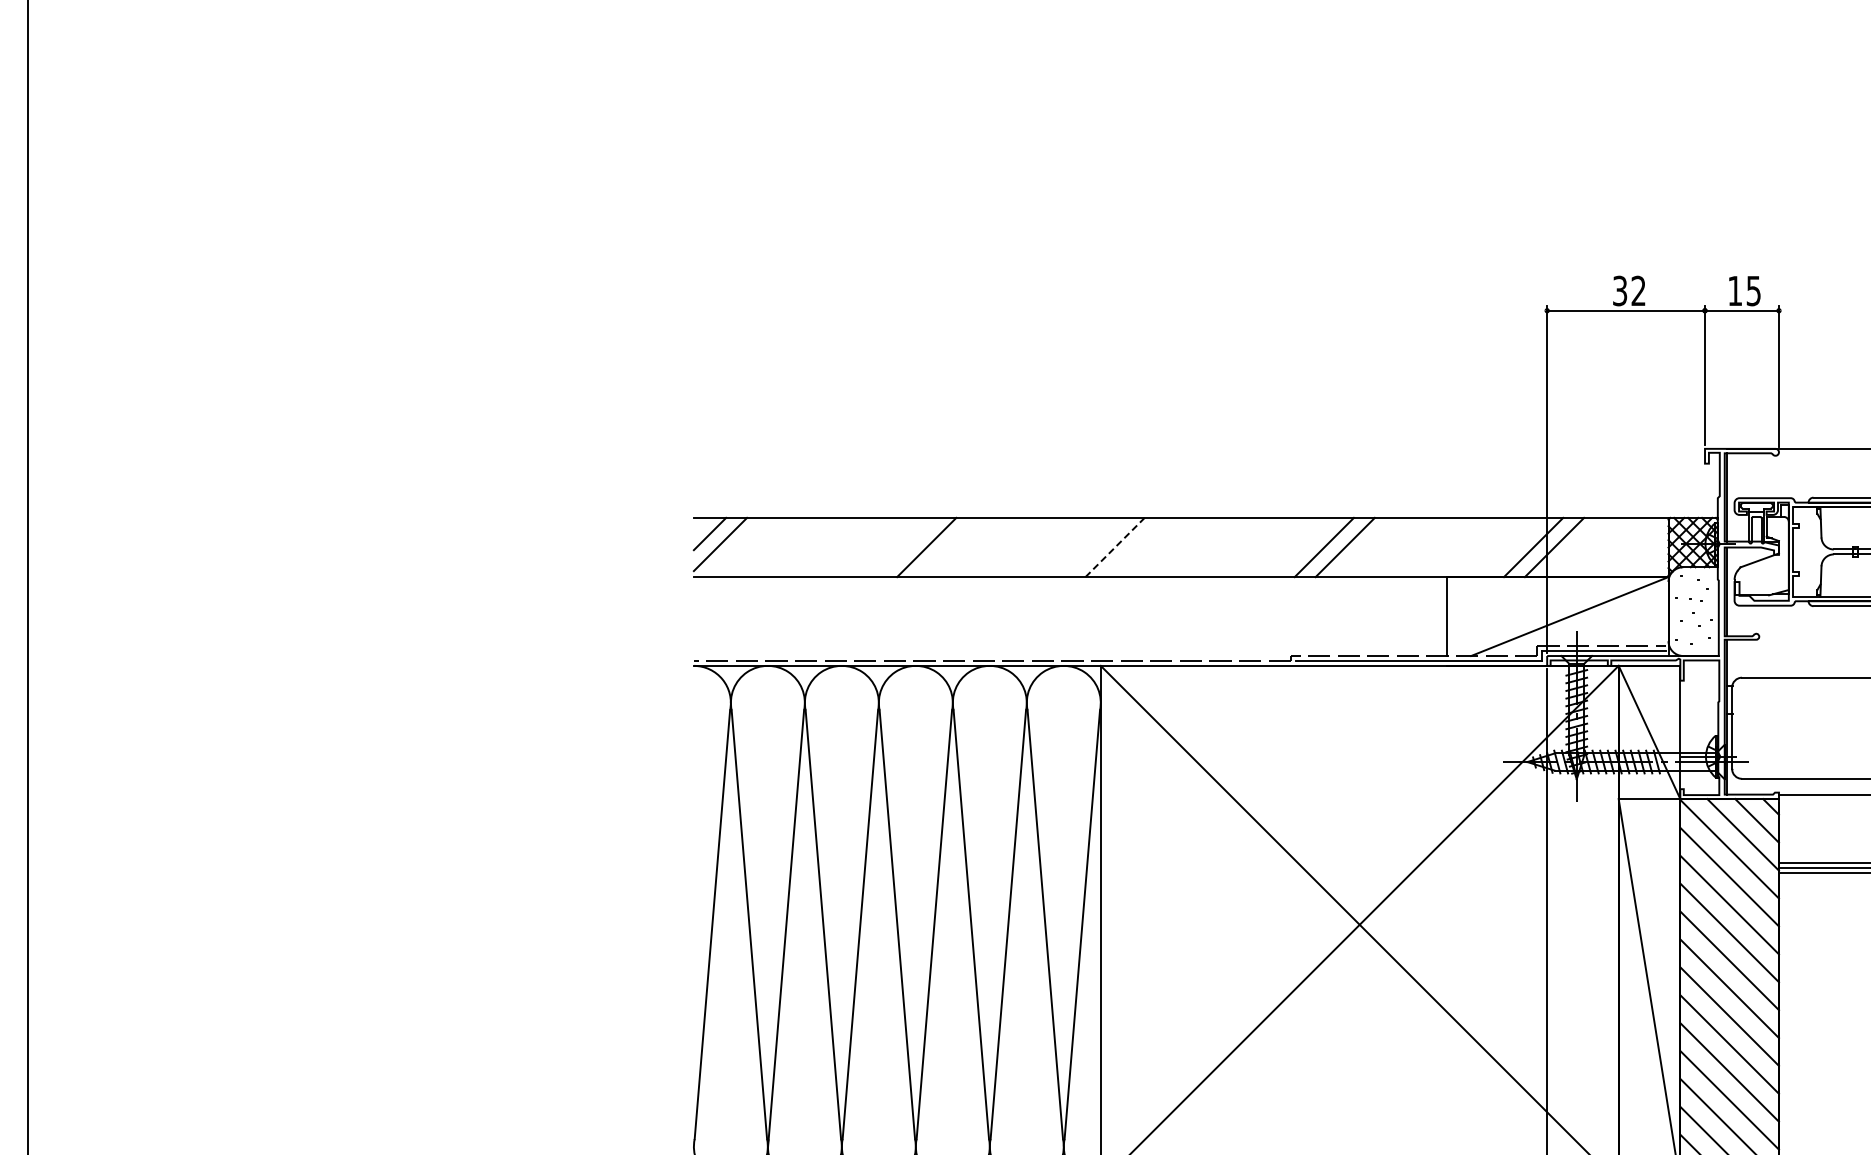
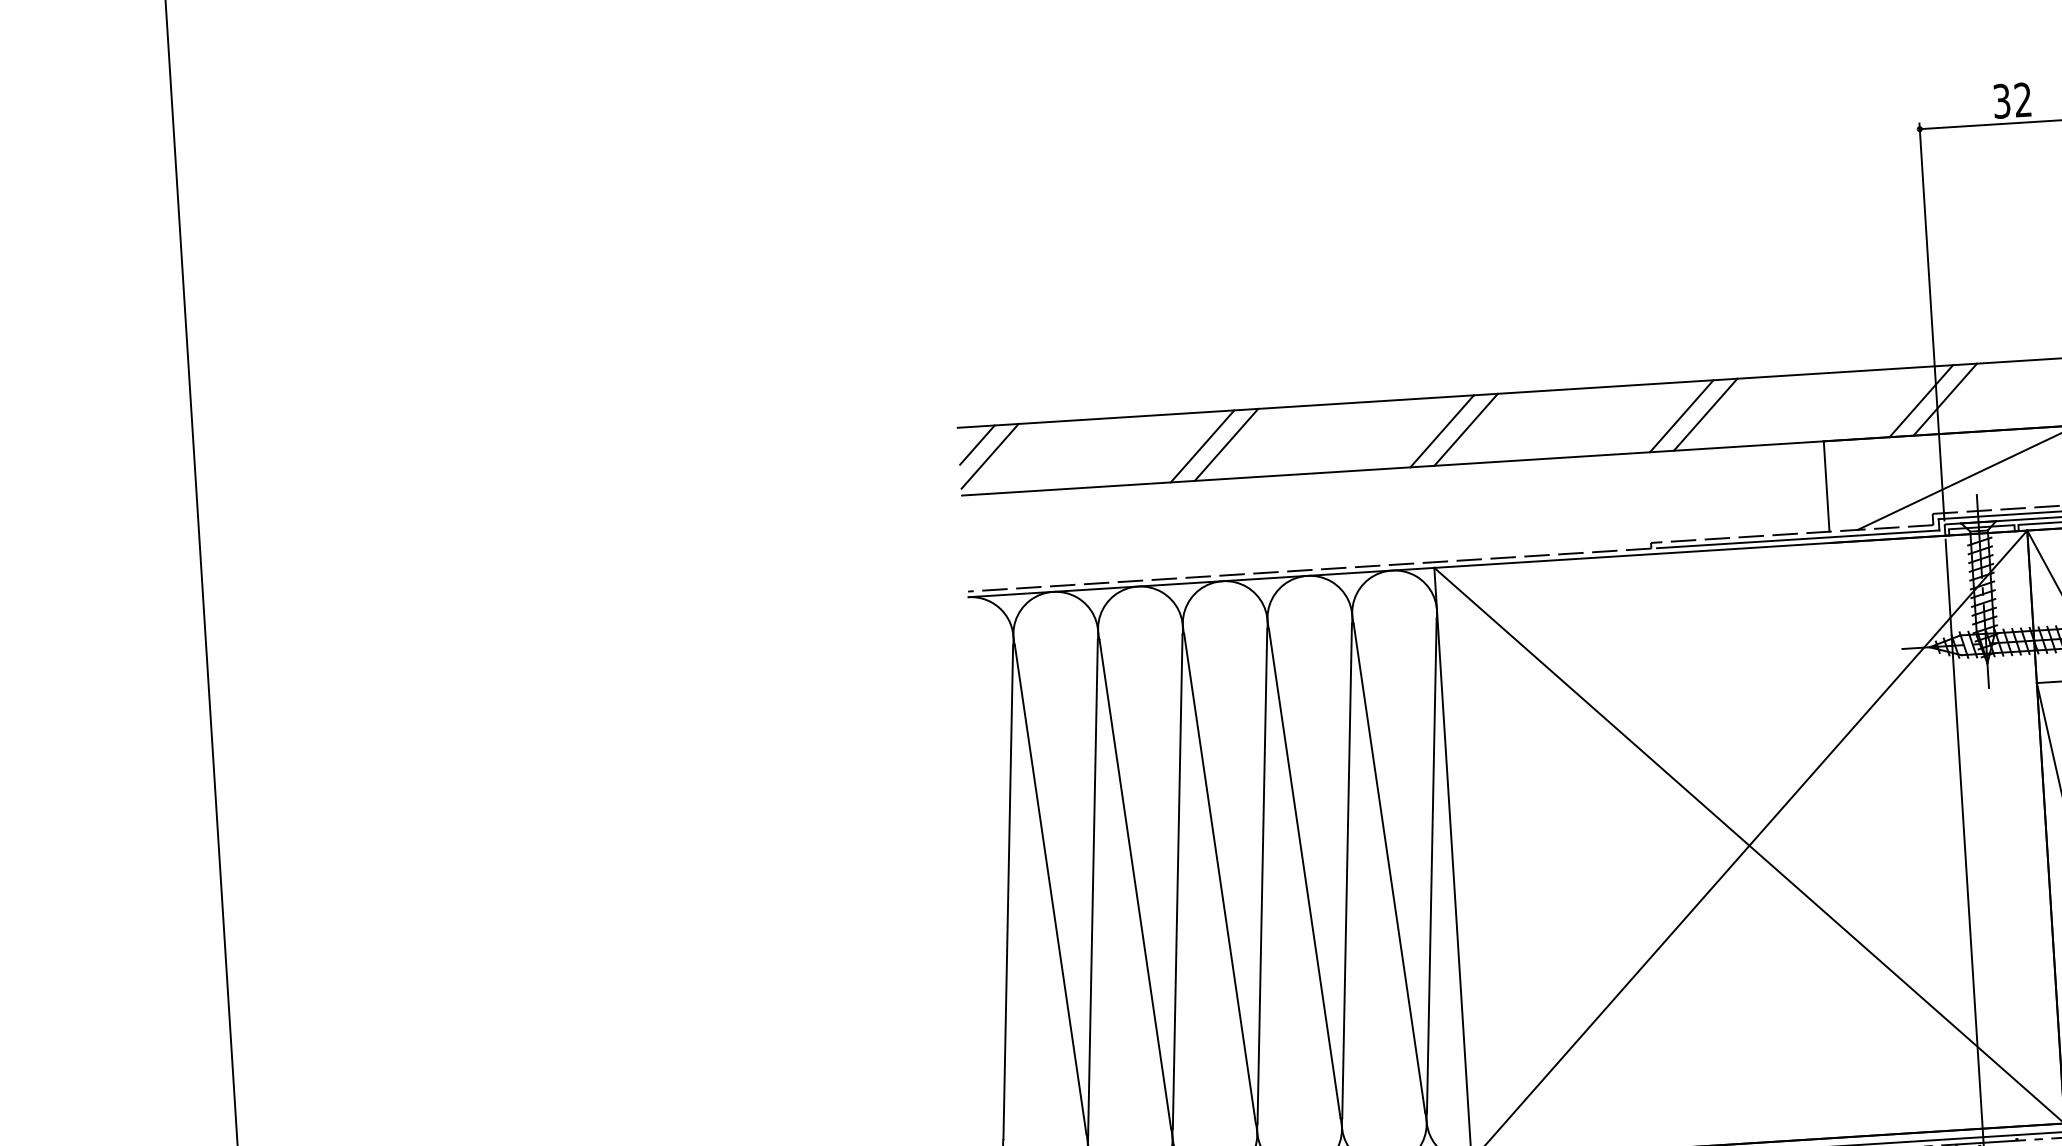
line: (905, 547) -> (1202, 446), added
line: (1115, 547) -> (1442, 431), dashed -> solid
line: (1135, 547) -> (1465, 429), added

